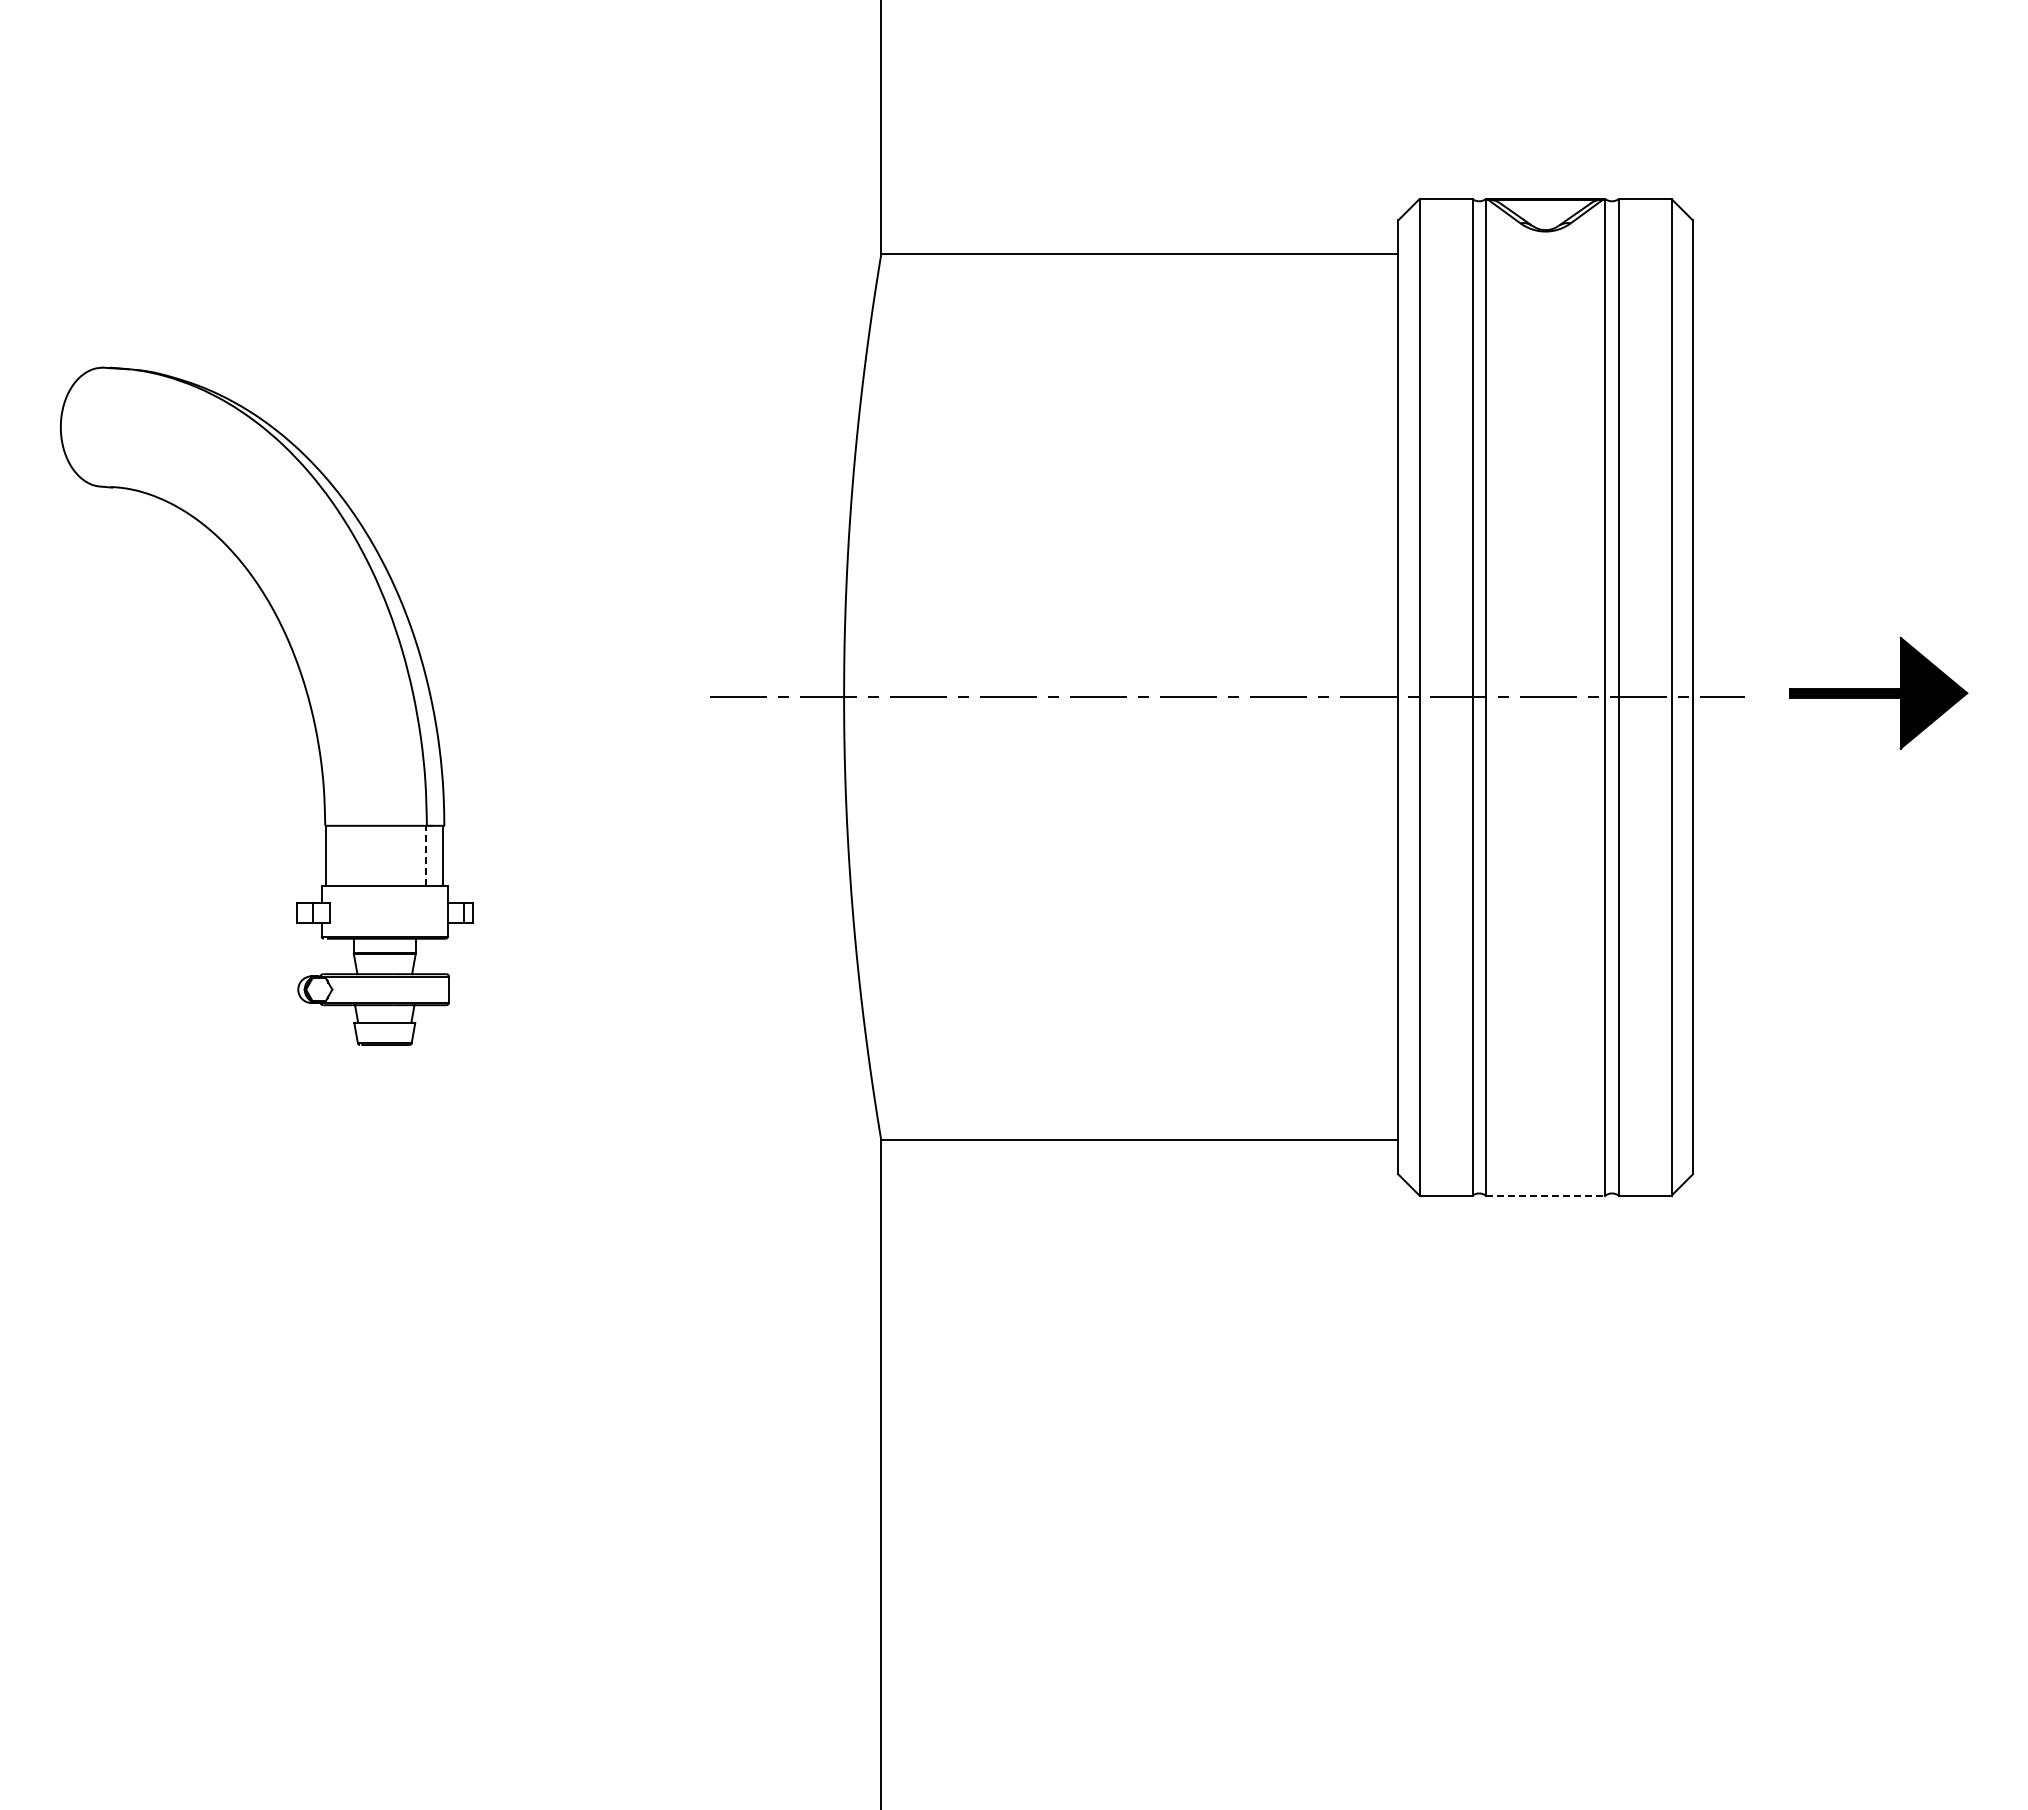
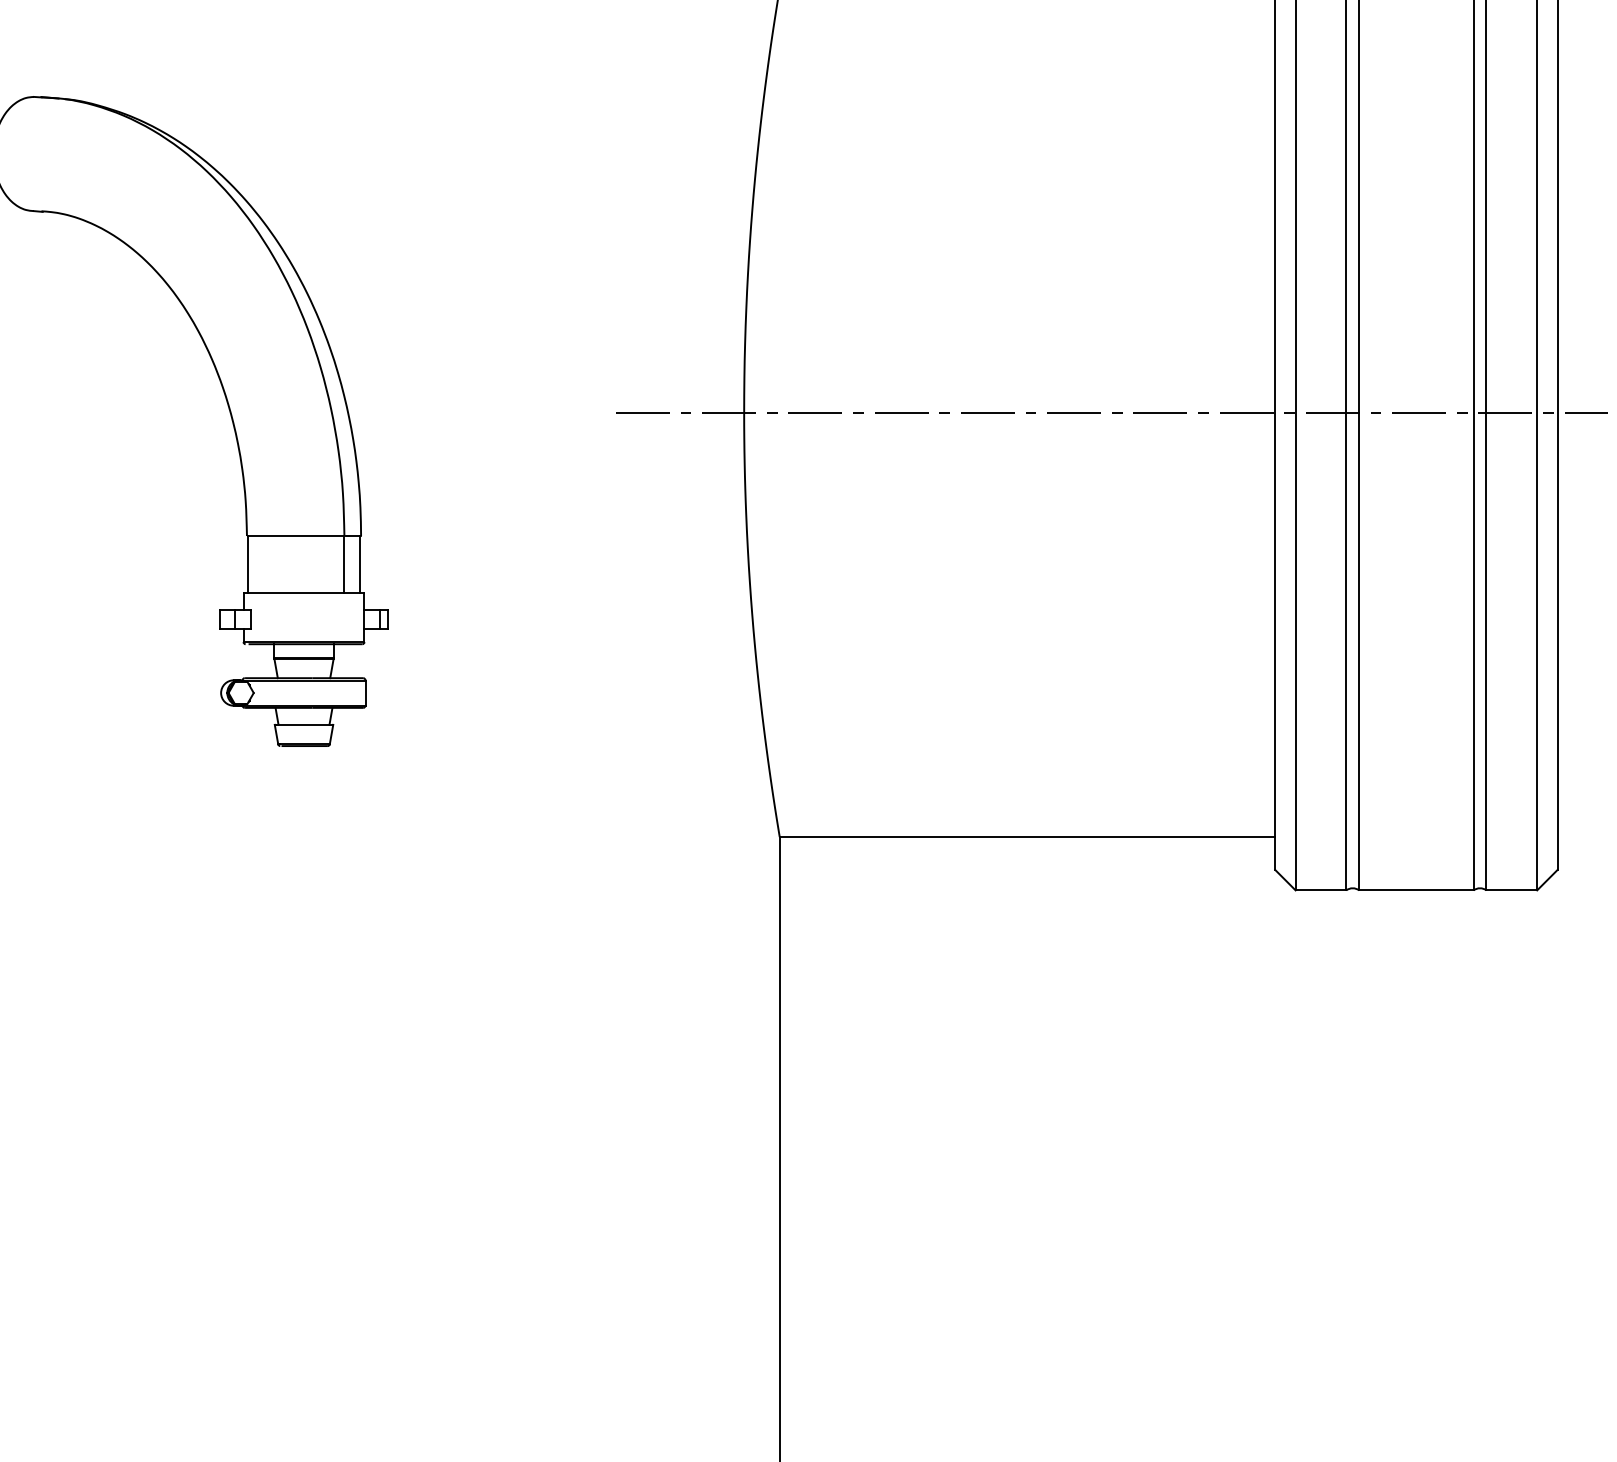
line: (426, 855) -> (343, 564), dashed -> solid
line: (1545, 1195) -> (1416, 890), dashed -> solid

